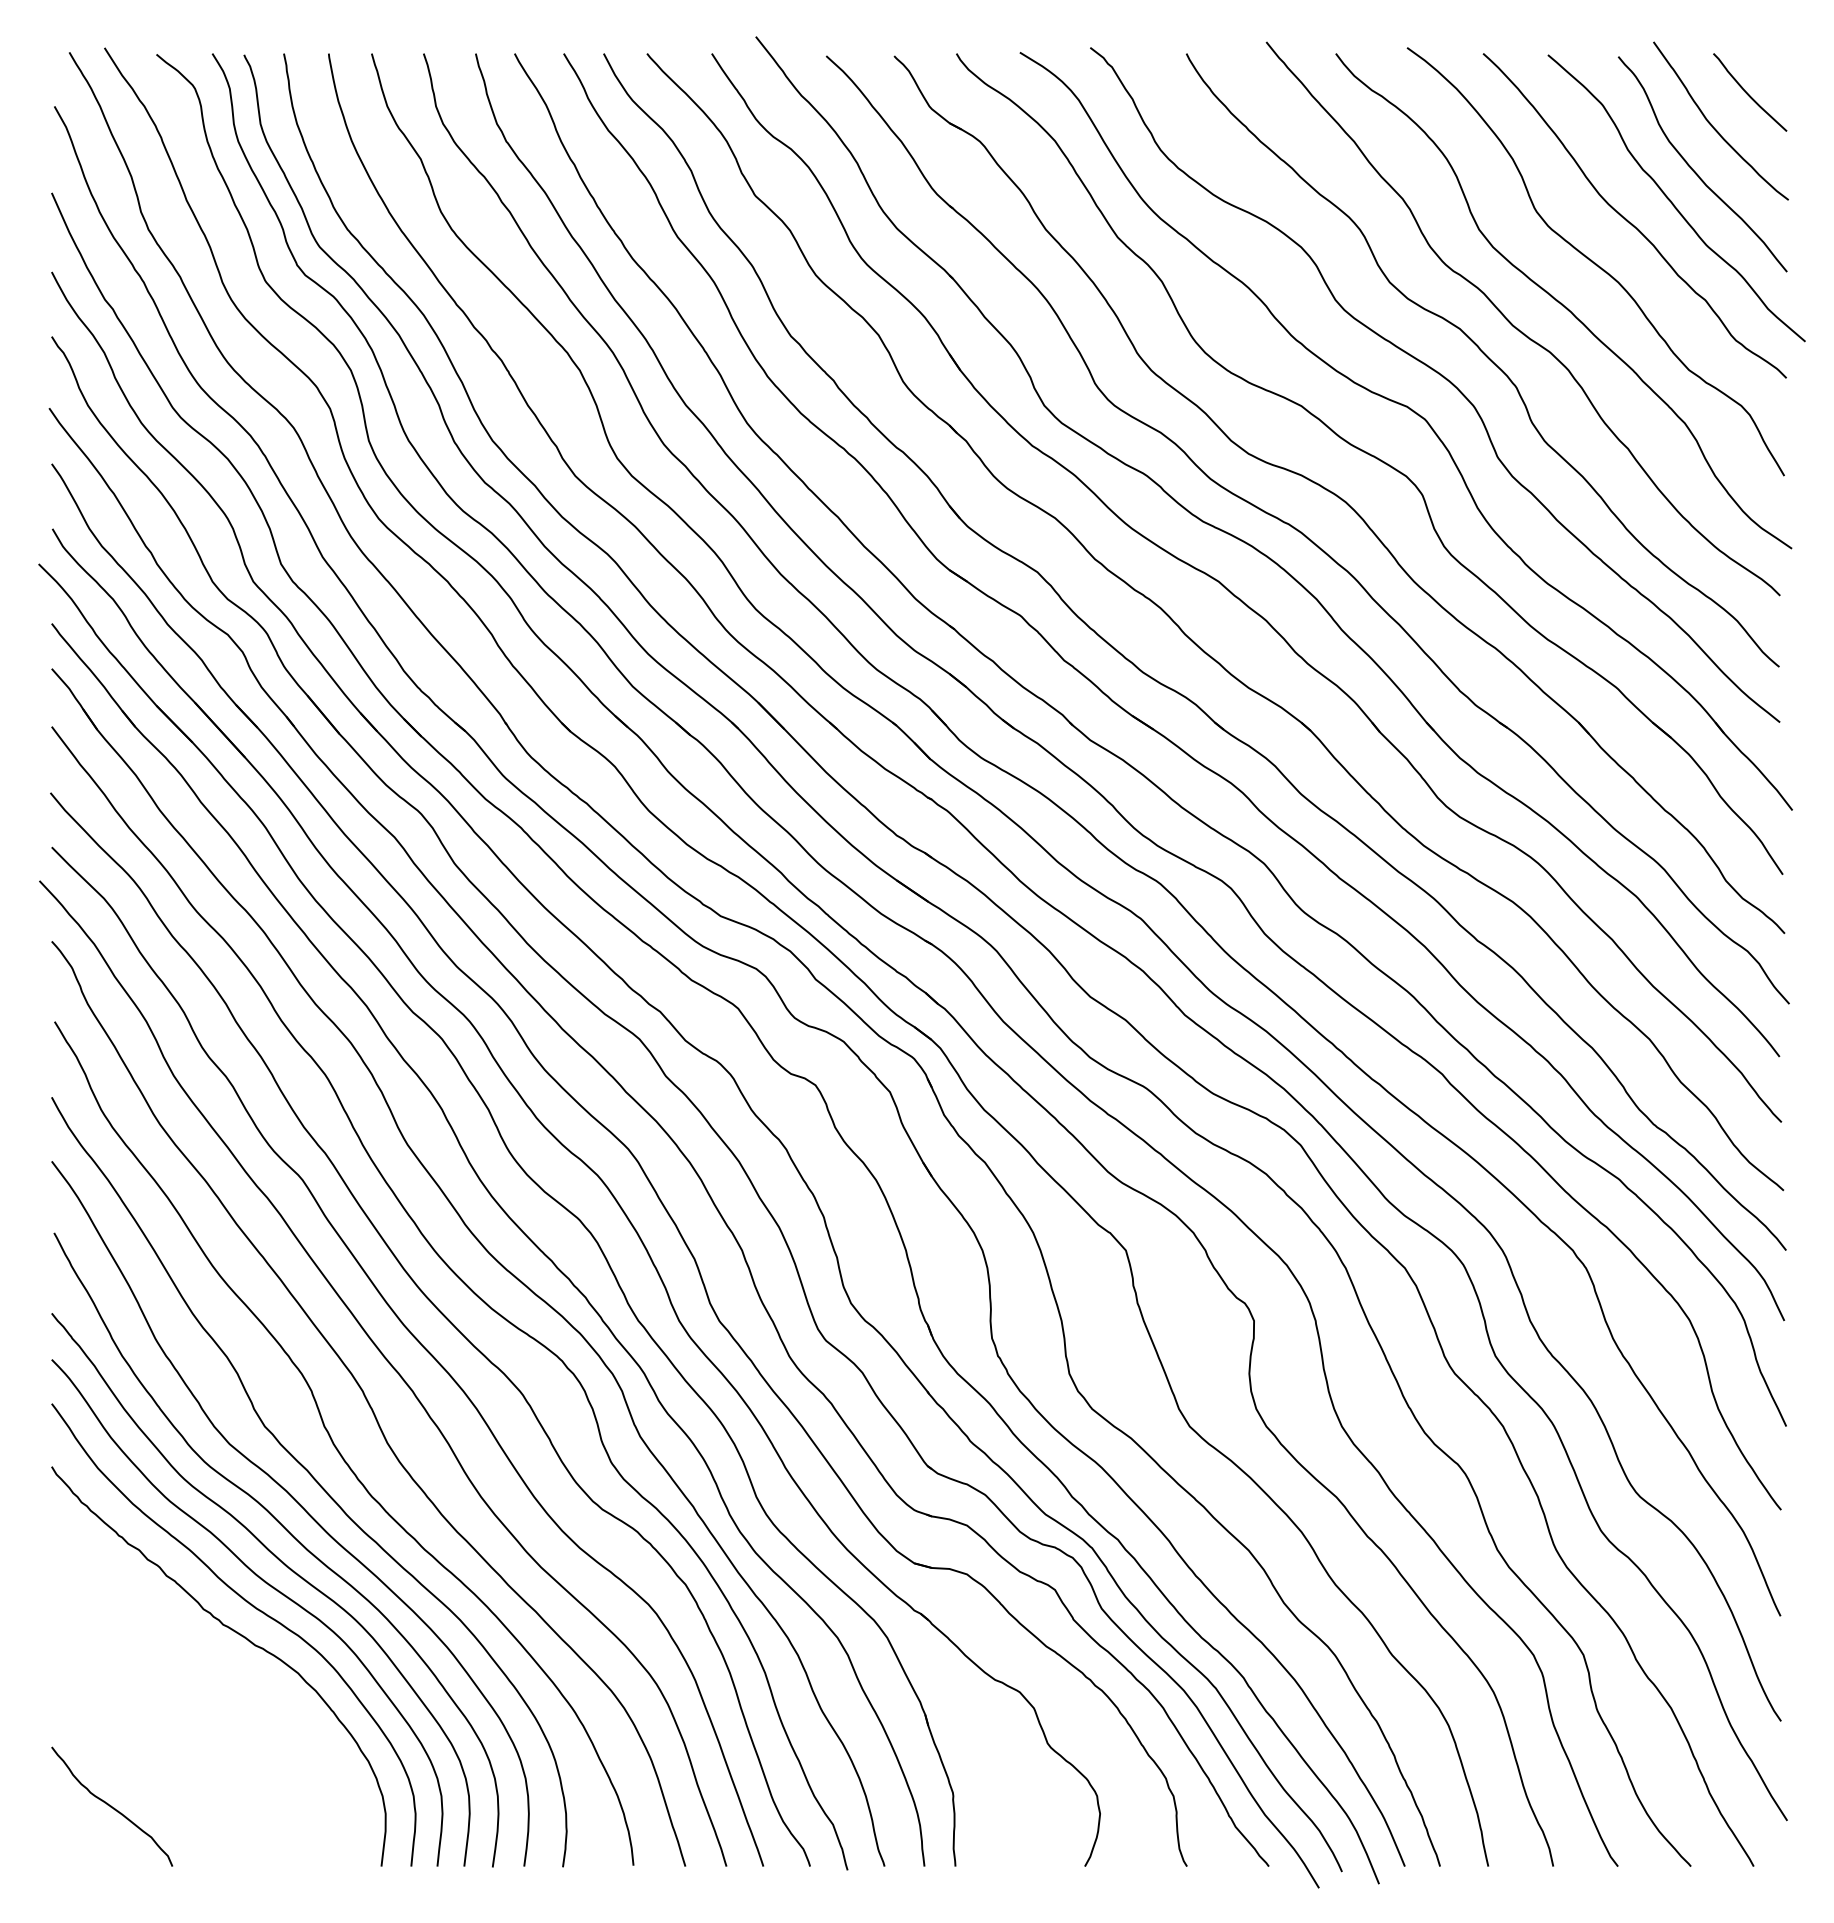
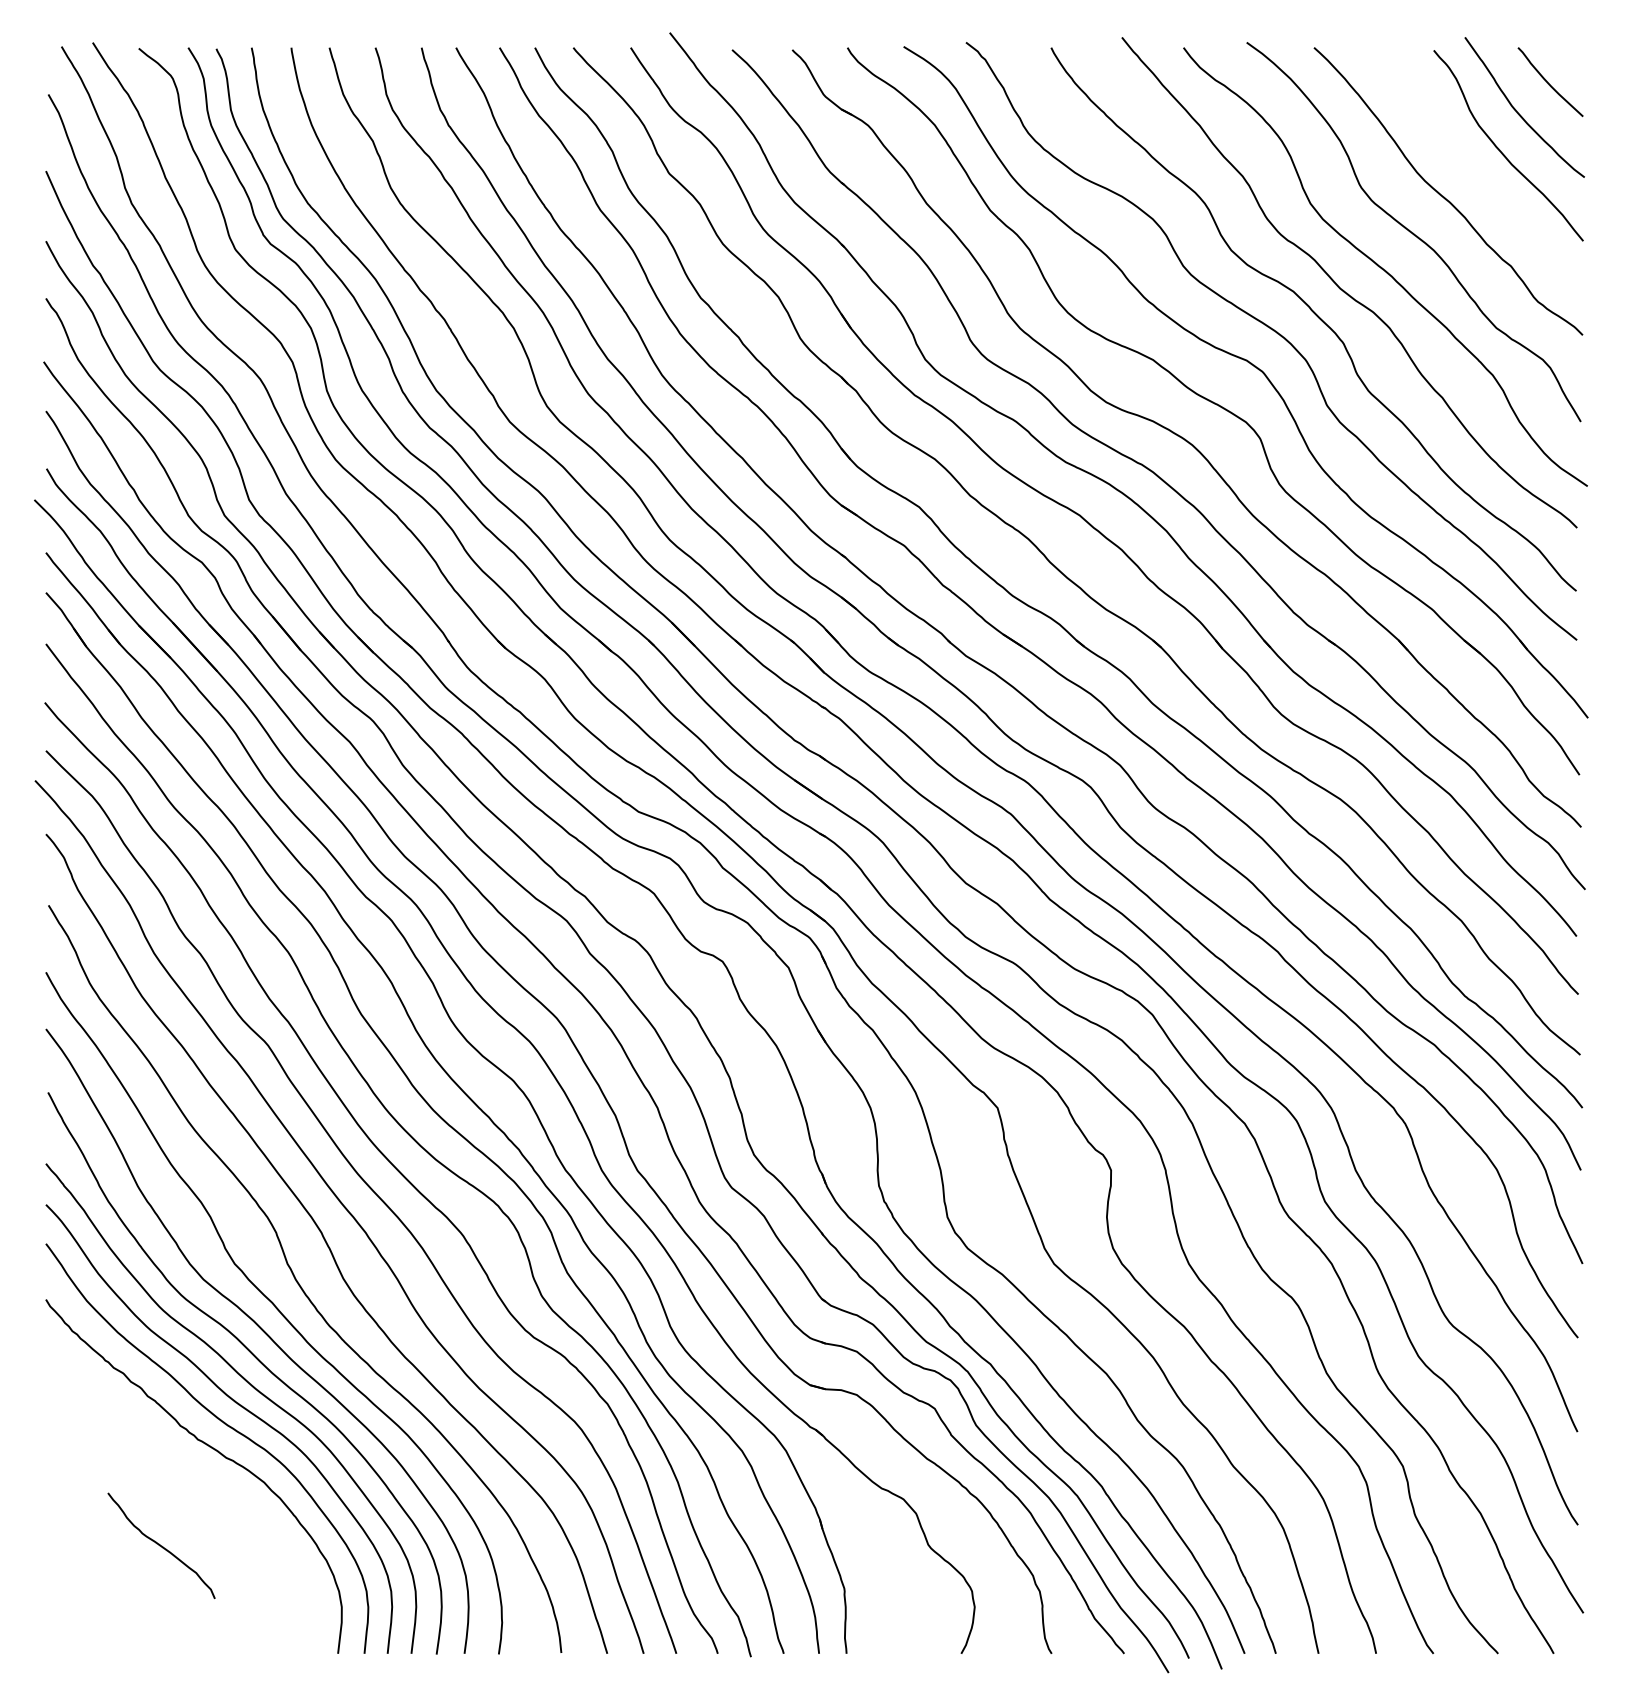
curve: (1671, 200) -> (1480, 177), removed
curve: (112, 1806) -> (161, 1545), moved

